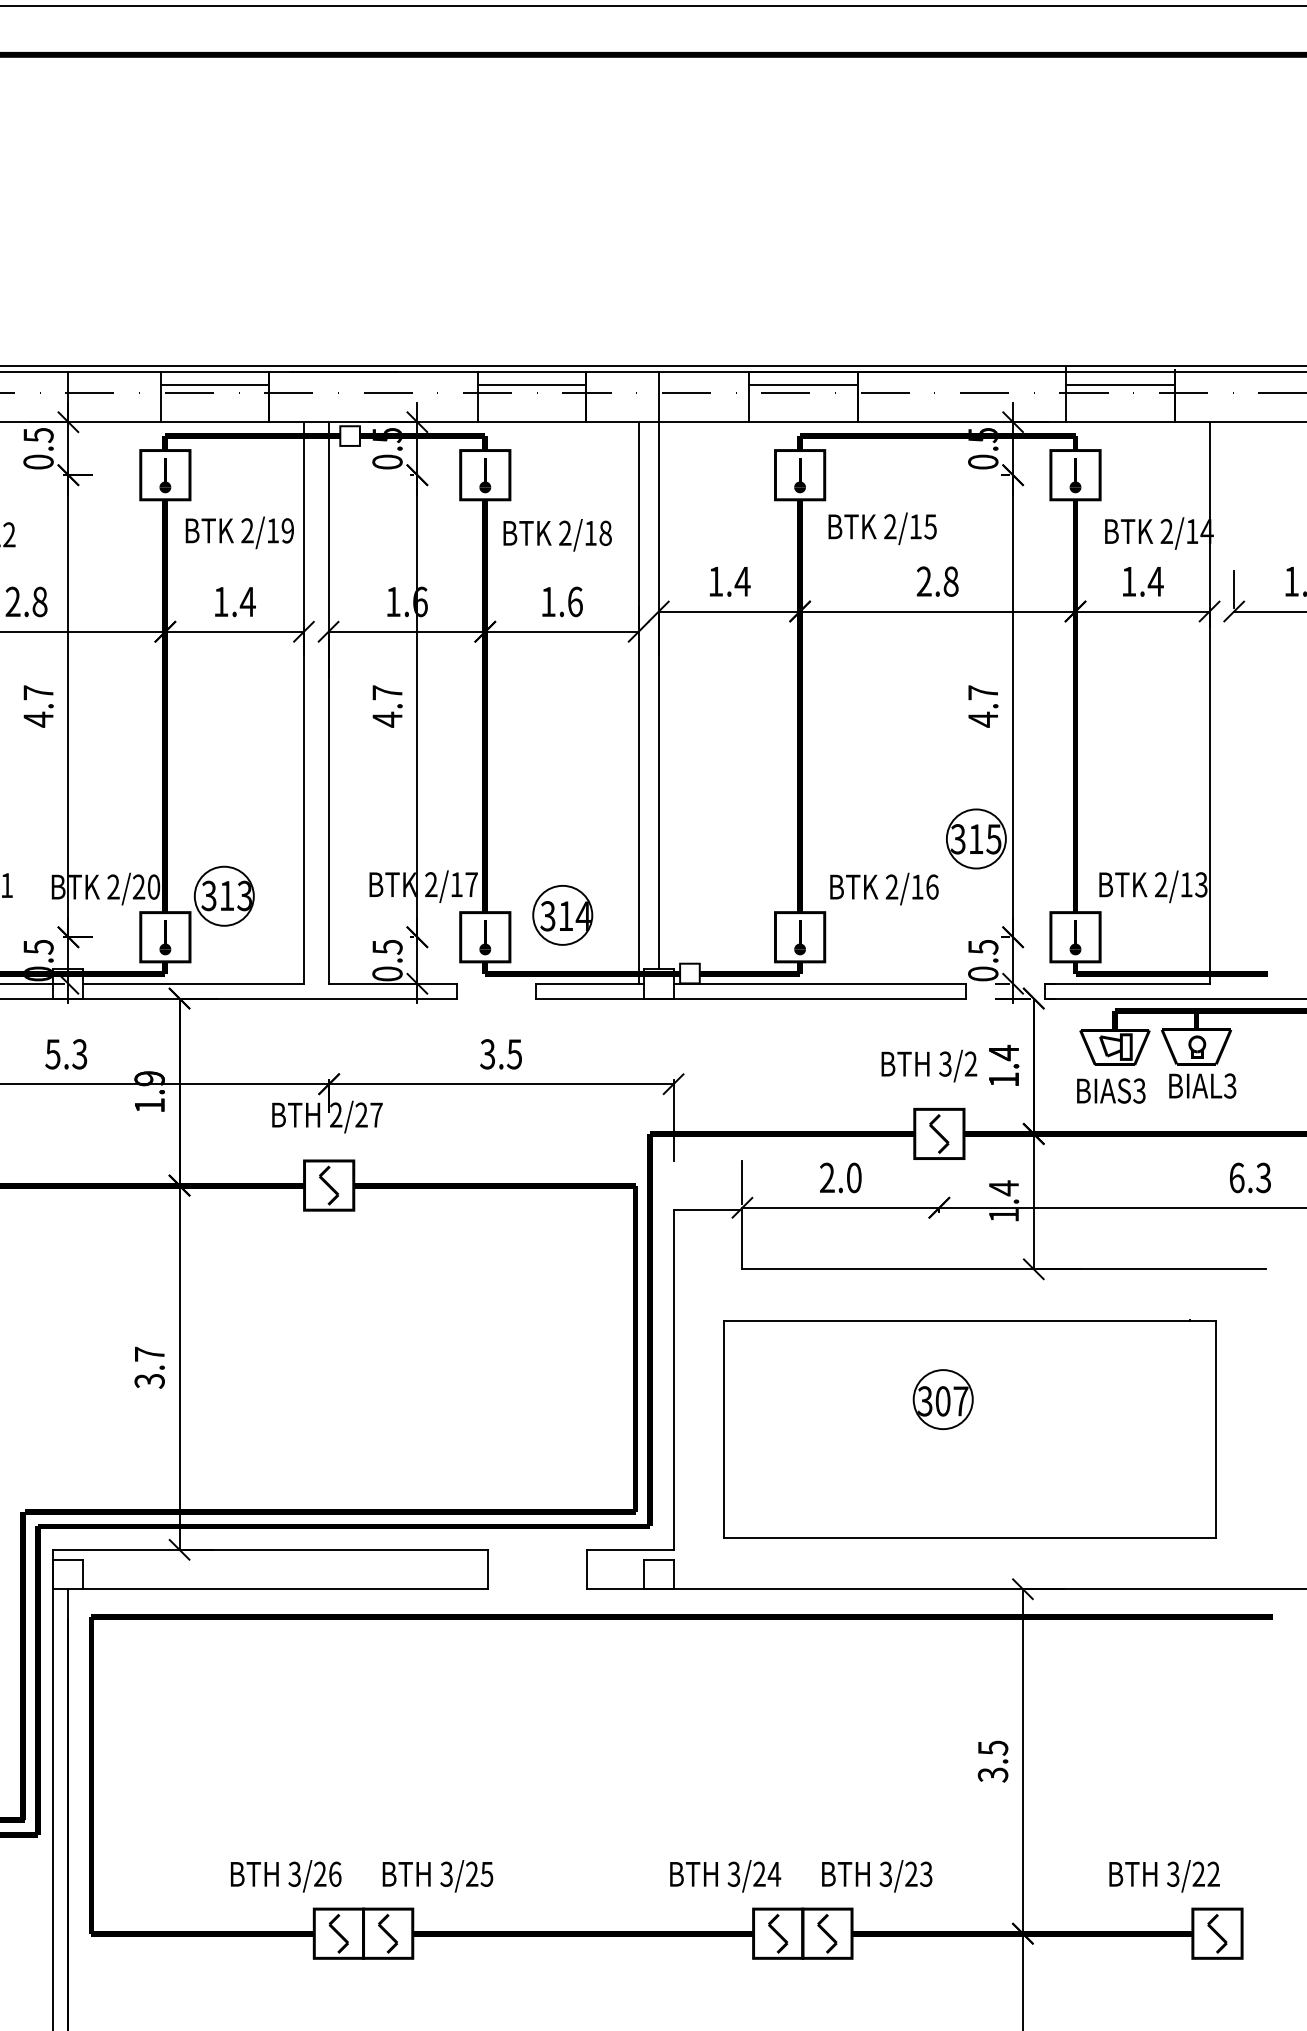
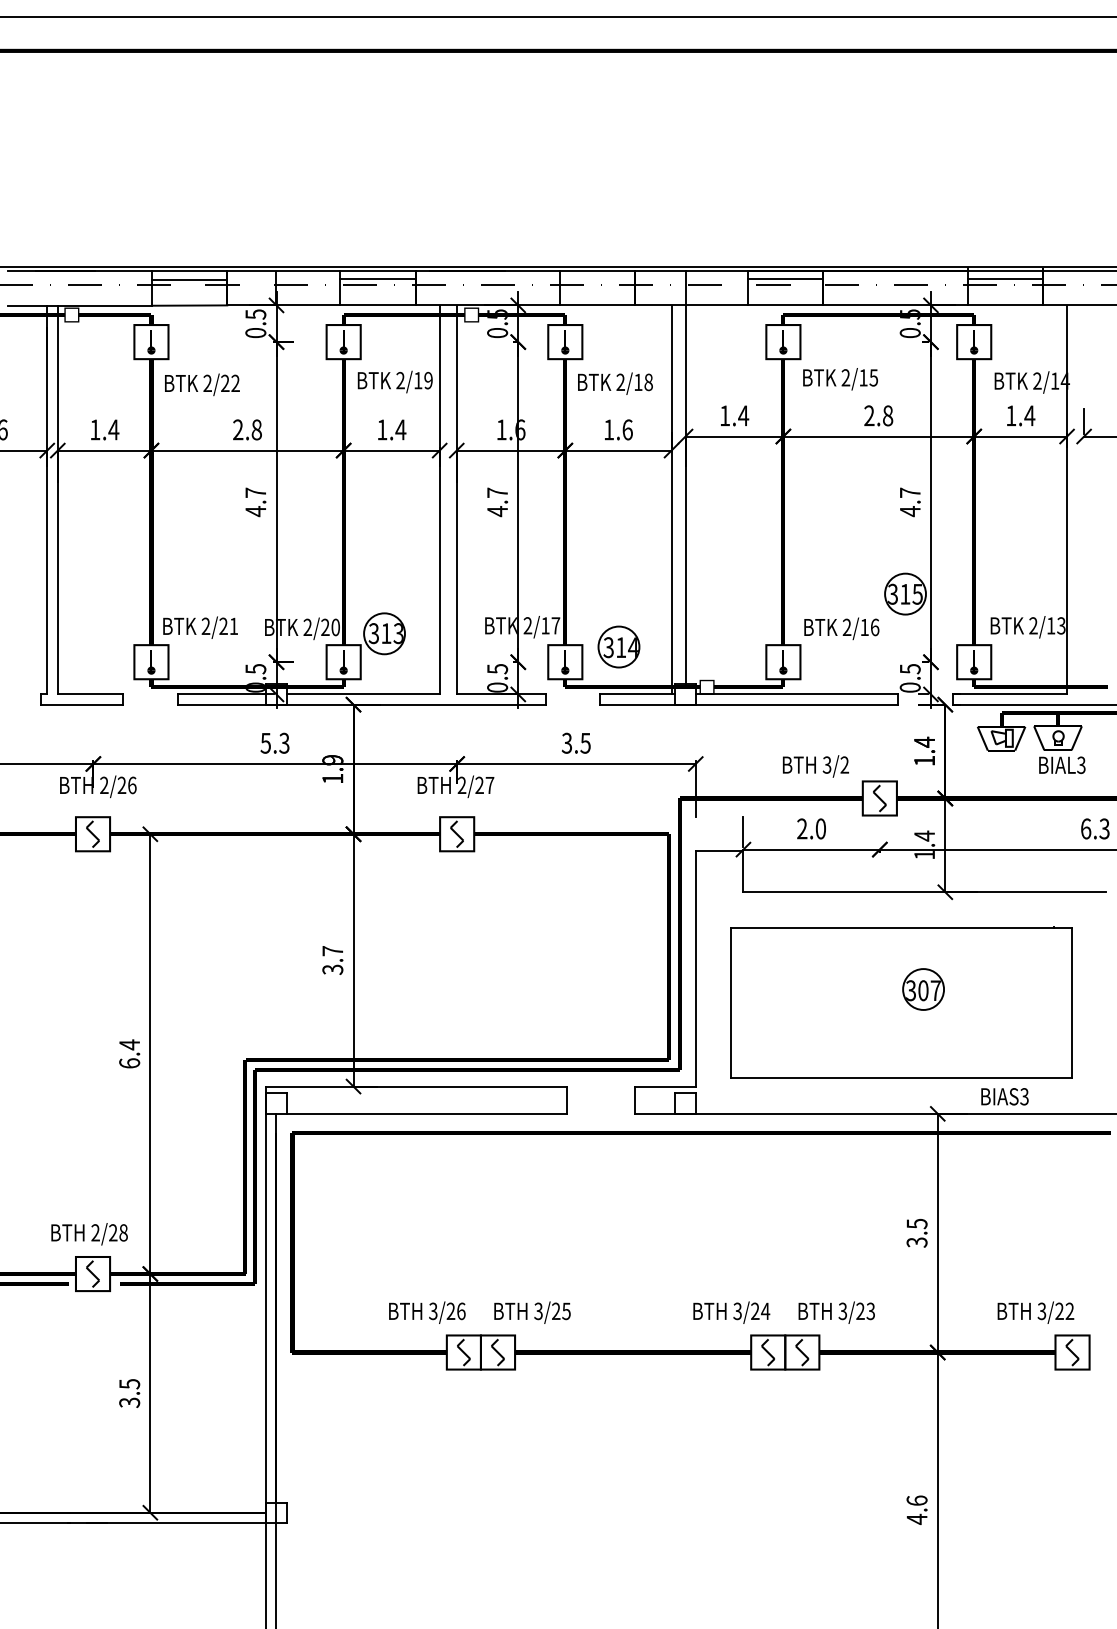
line: (531, 384) -> (597, 279), removed
text: (928, 1066) -> (815, 766), moved
text: (1110, 1090) -> (1004, 1096), moved
part: (943, 1399) -> (923, 989), moved

